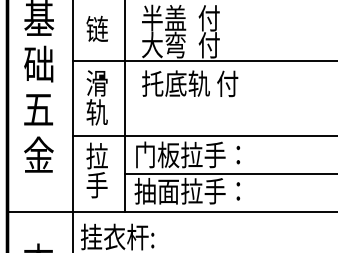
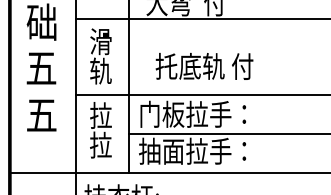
text: (190, 83) -> (204, 66), moved
text: (38, 154) -> (41, 113), 金 -> 五
text: (96, 184) -> (100, 144), 手 -> 拉

